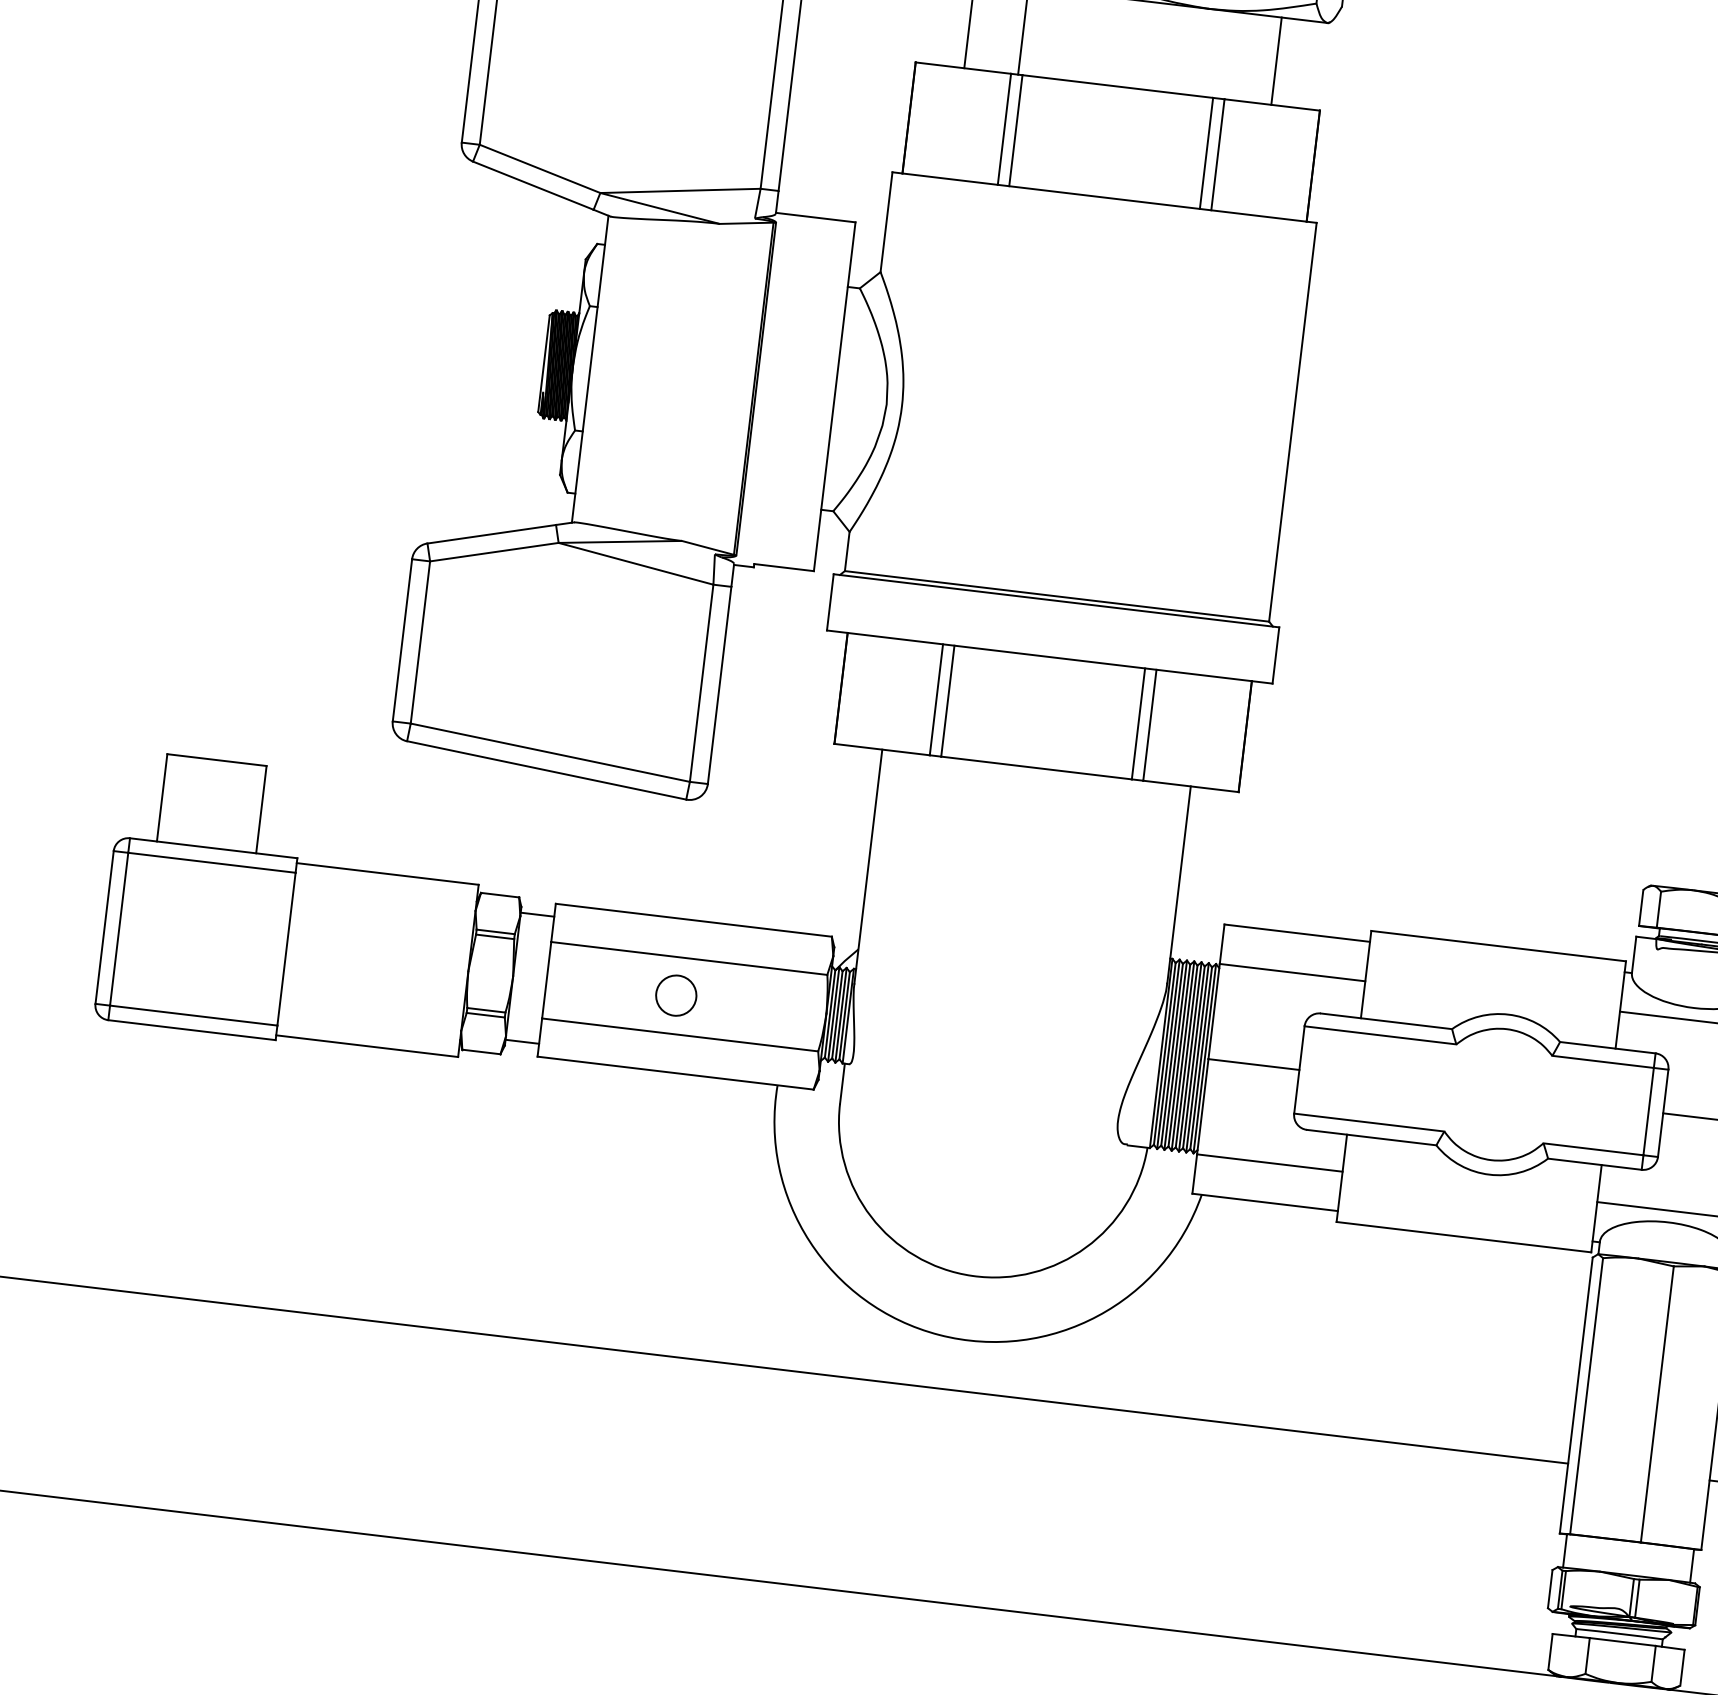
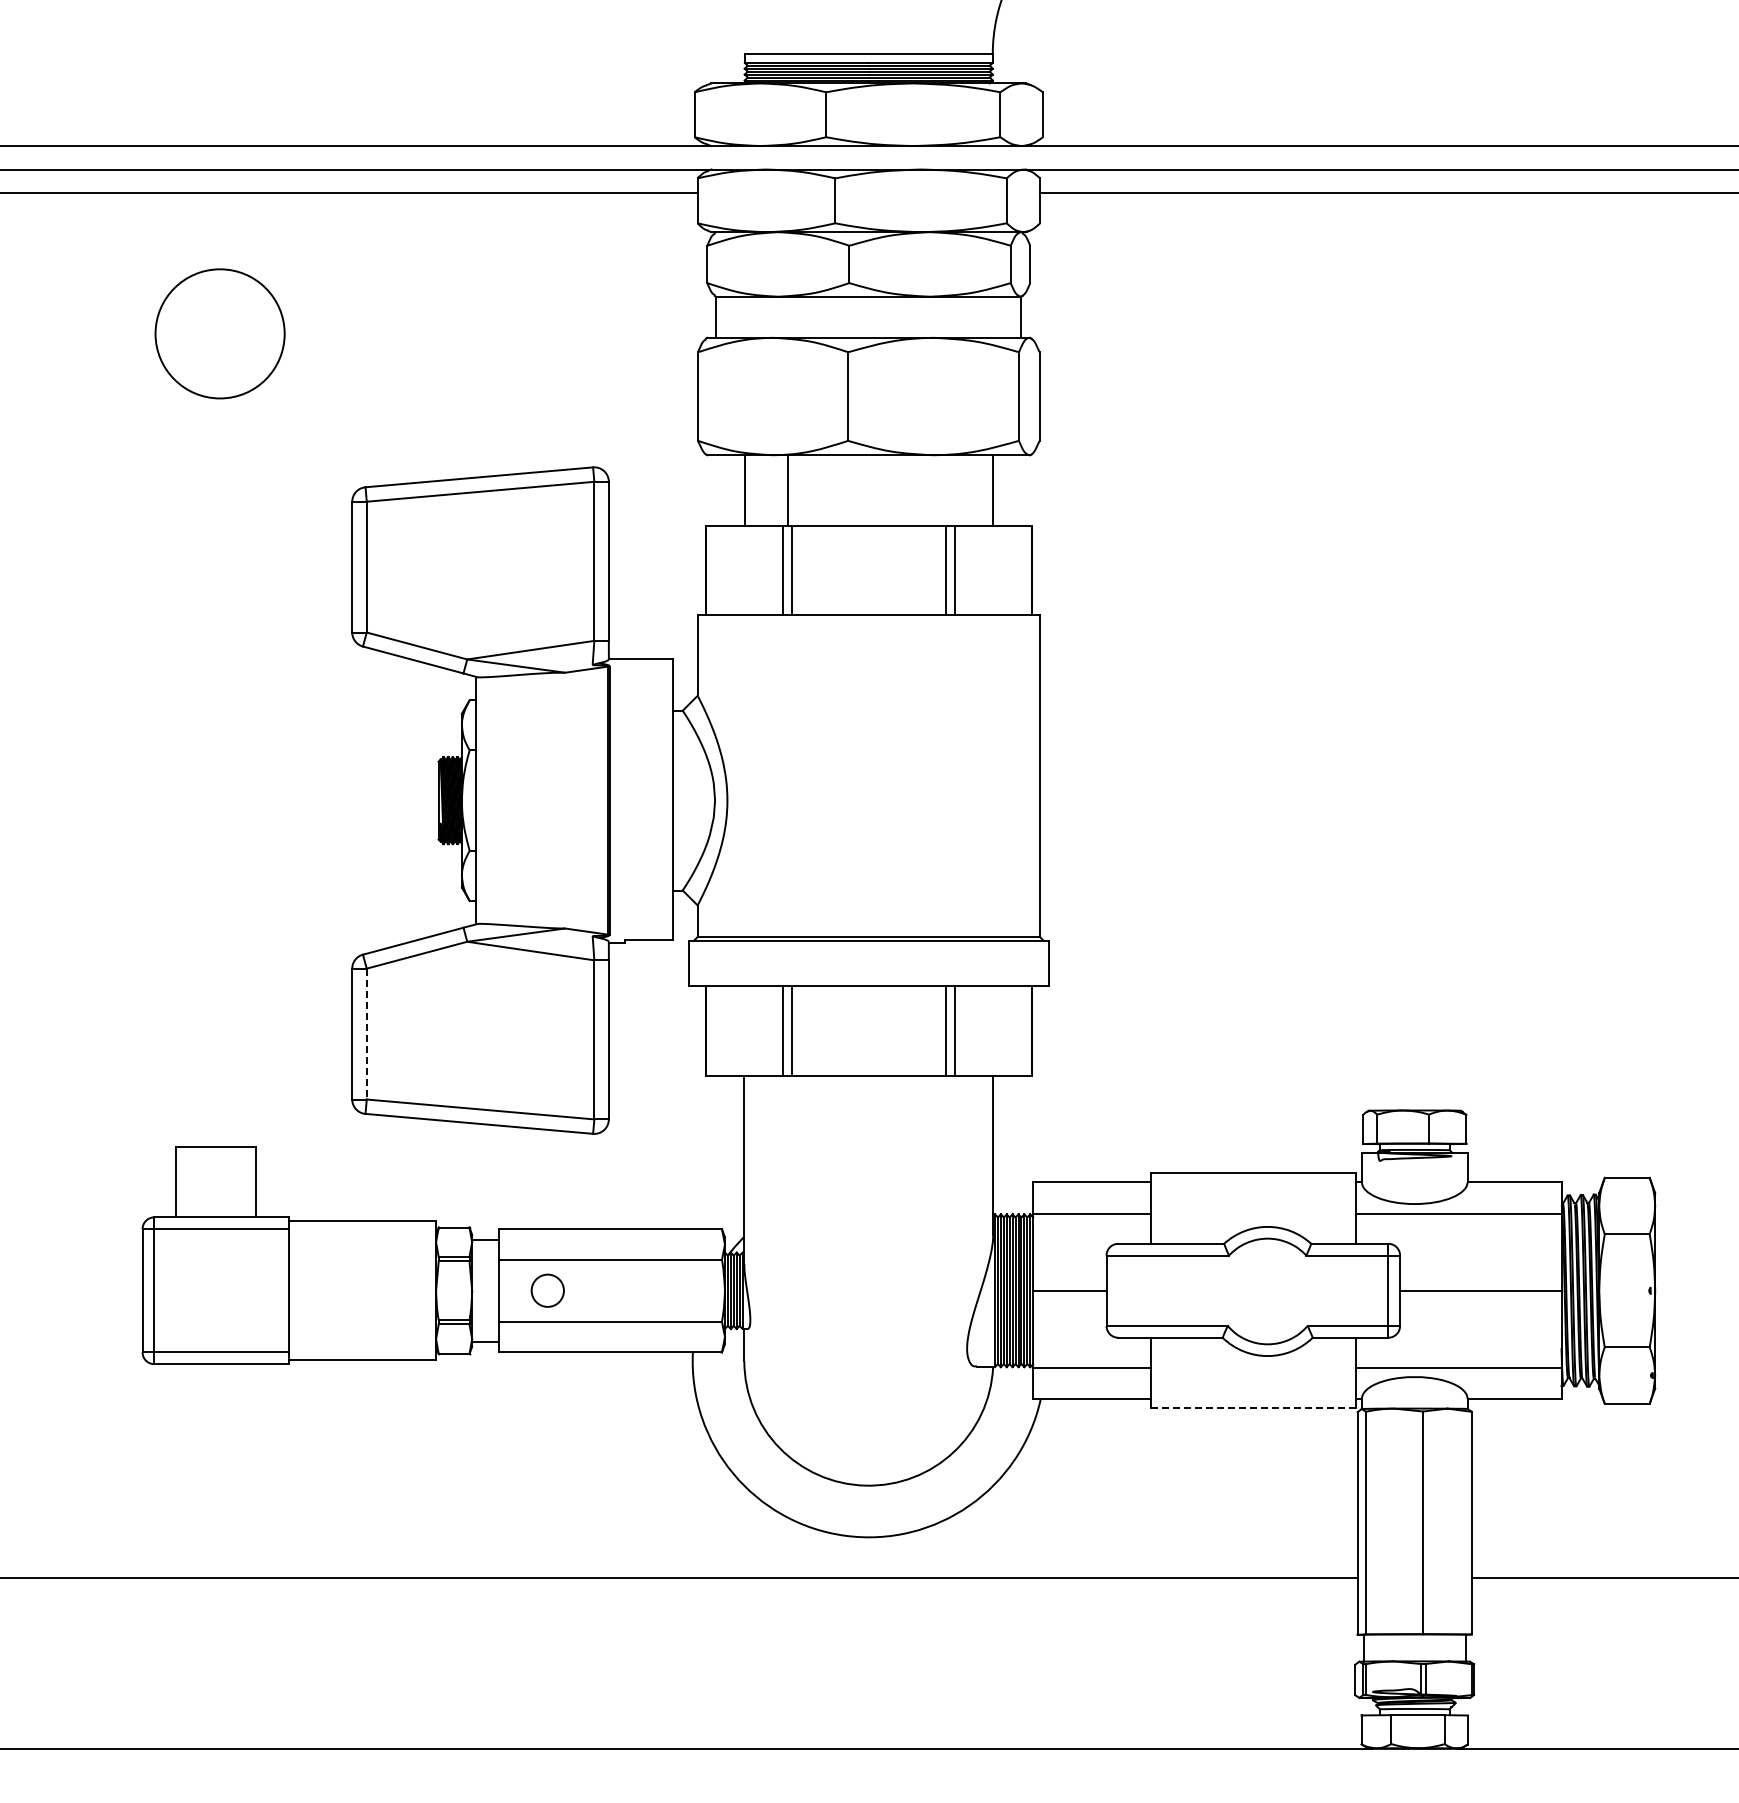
line: (420, 642) -> (366, 1034), solid -> dashed
circle: (675, 995) -> (547, 1290), moved
line: (1464, 1237) -> (1253, 1408), solid -> dashed

